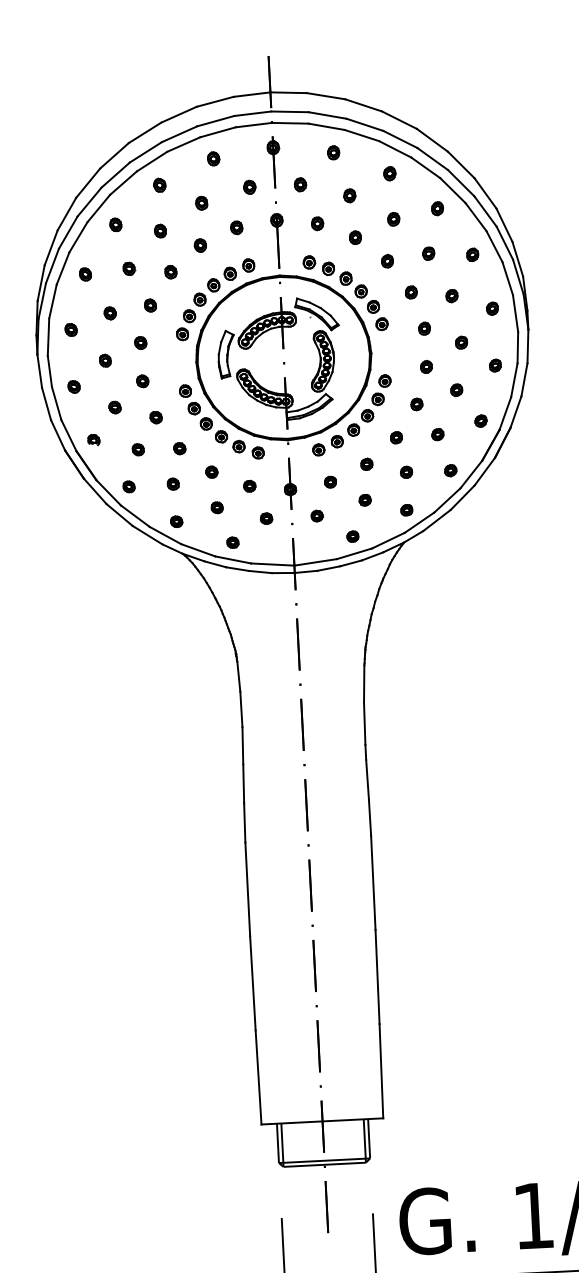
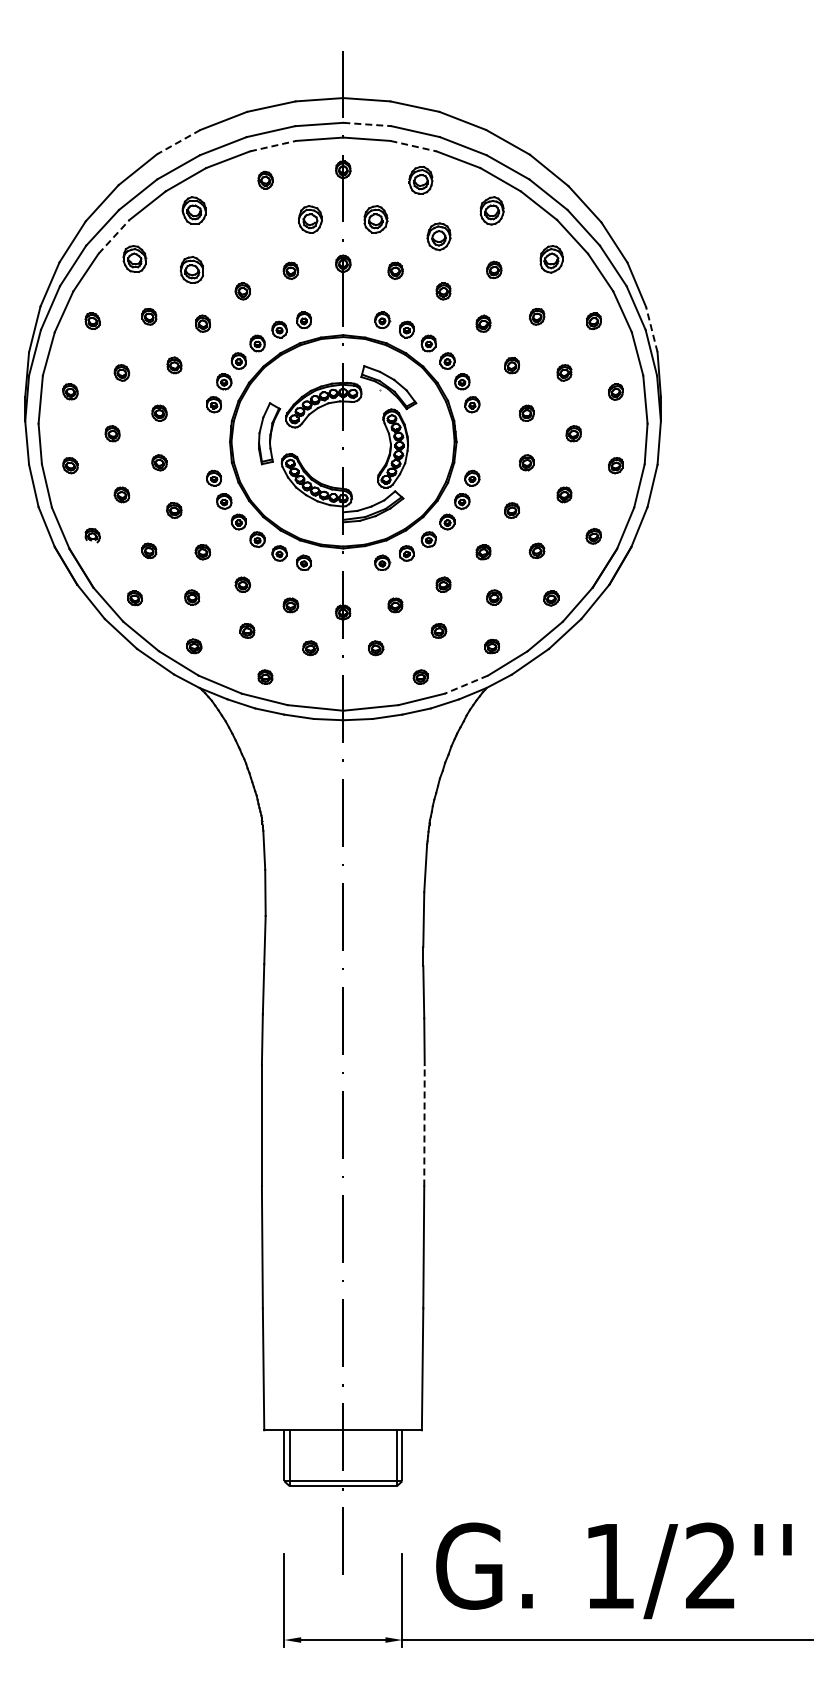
line: (290, 111) -> (367, 124), solid -> dashed
line: (326, 127) -> (413, 146), solid -> dashed
line: (218, 132) -> (273, 146), solid -> dashed
line: (144, 133) -> (178, 142), solid -> dashed
part: (333, 152) -> (420, 179), size x1.6
part: (390, 173) -> (492, 210), size x1.6
part: (300, 184) -> (376, 218), size x1.6
part: (159, 185) -> (194, 210), size x1.6
part: (249, 186) -> (310, 218), size x1.6
part: (349, 195) -> (438, 236), size x1.6
part: (201, 203) -> (247, 236), removed
line: (99, 208) -> (114, 236), solid -> dashed
part: (437, 208) -> (551, 258), size x1.6
part: (116, 224) -> (135, 258), size x1.6
part: (160, 230) -> (192, 269), size x1.6
line: (517, 259) -> (651, 329), solid -> dashed
line: (387, 540) -> (465, 684), solid -> dashed
line: (373, 882) -> (424, 1125), solid -> dashed

